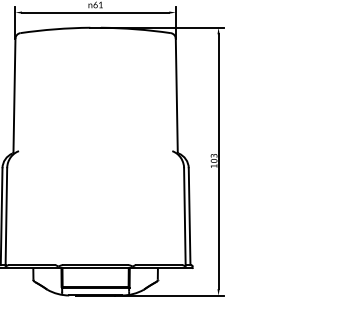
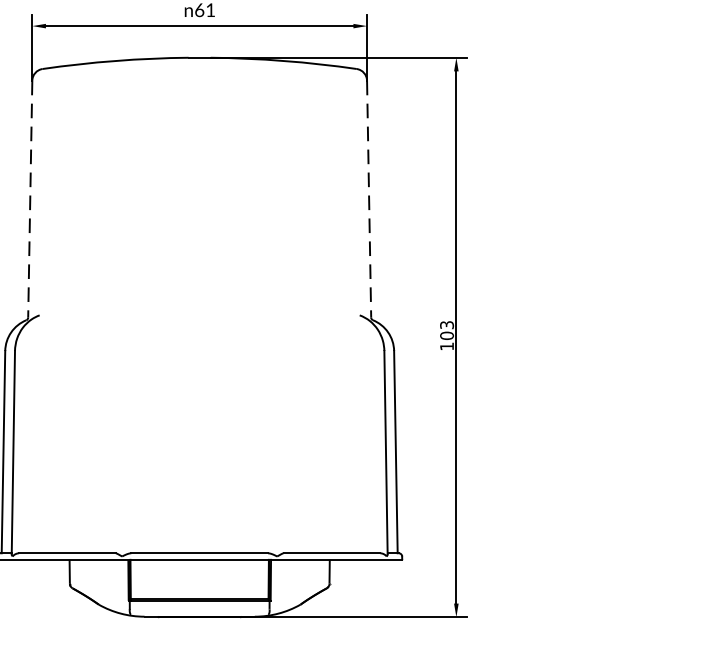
line: (14, 95) -> (30, 199), solid -> dashed
line: (176, 95) -> (368, 199), solid -> dashed

